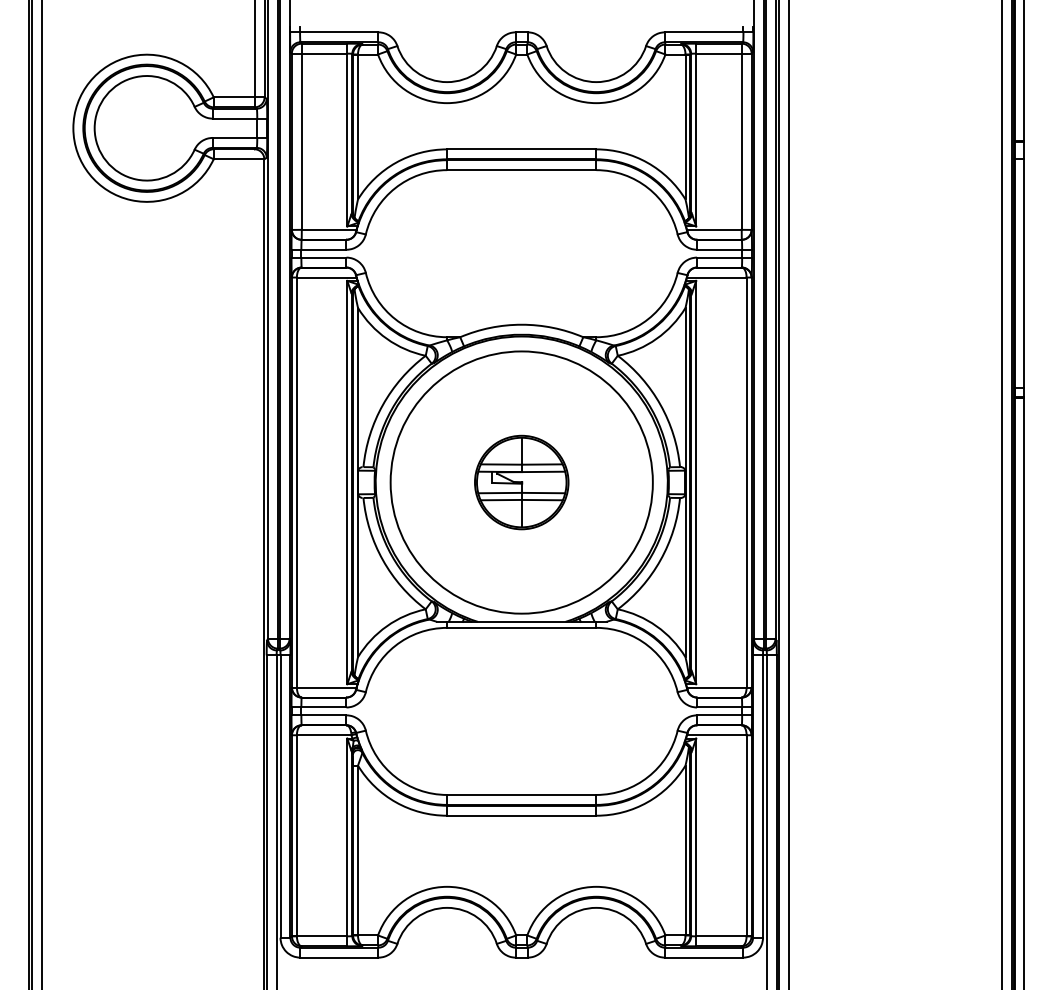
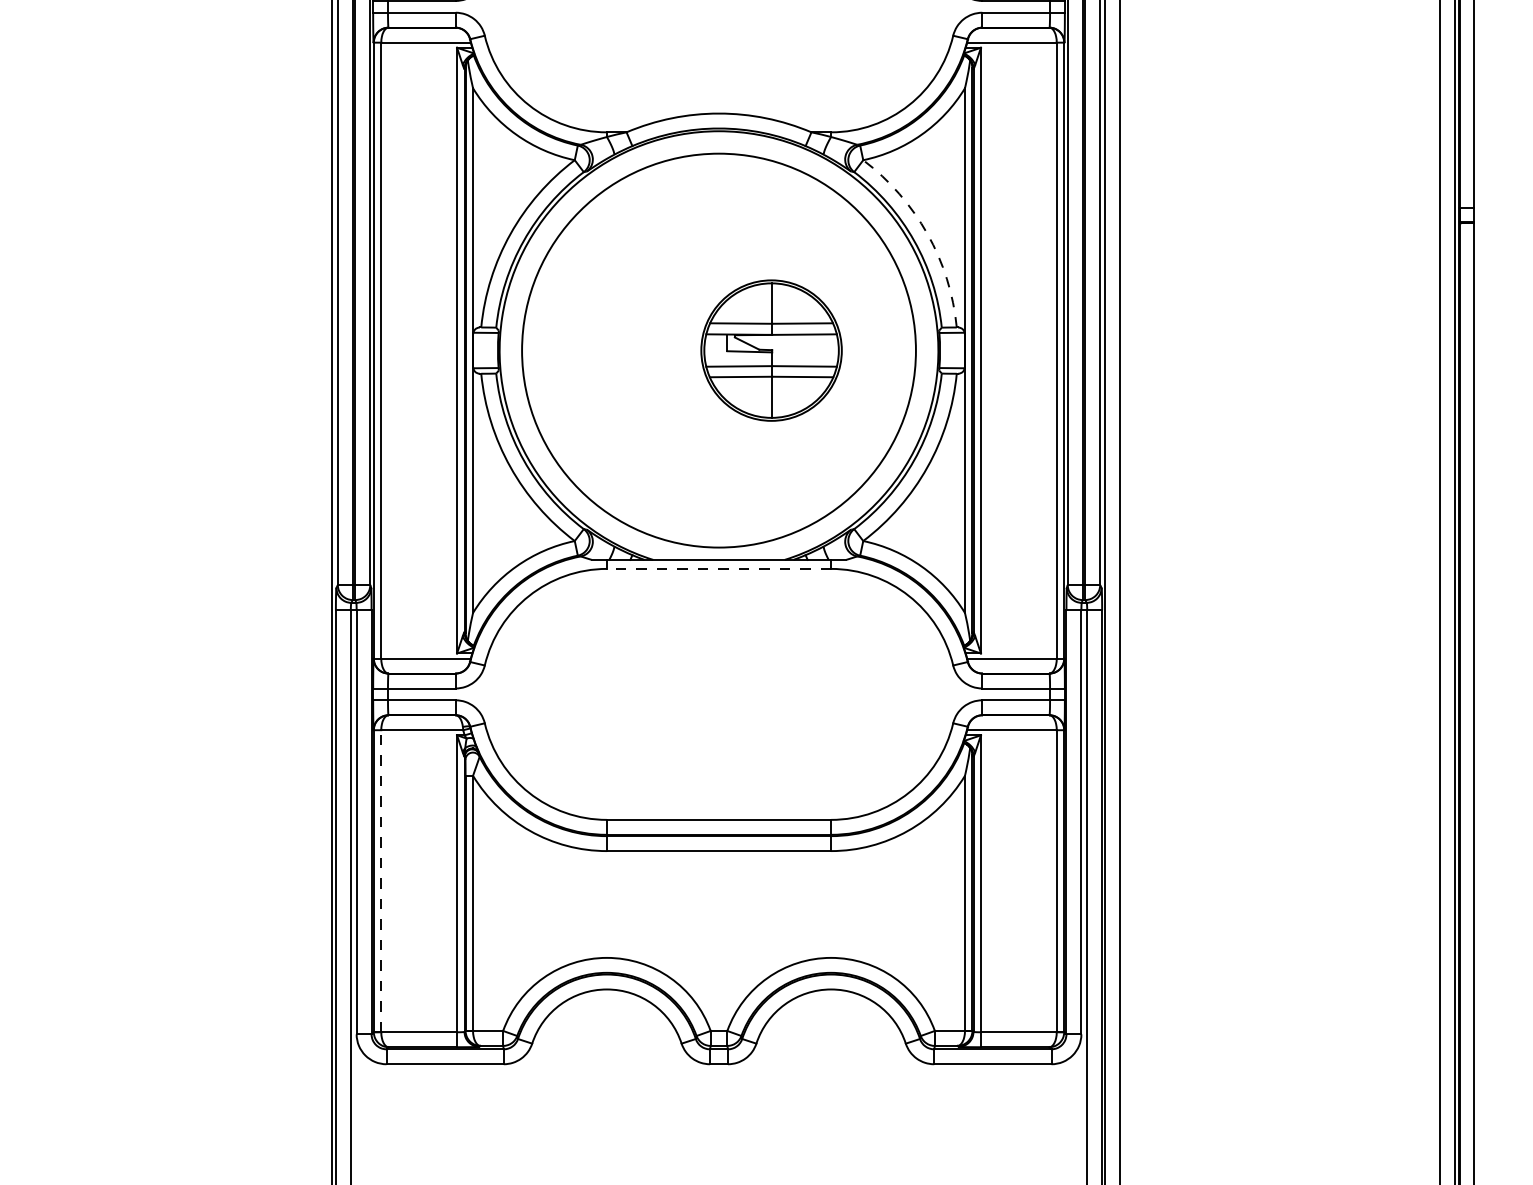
arc: (660, 404) -> (927, 233), solid -> dashed
part: (521, 482) -> (771, 350), moved
line: (521, 627) -> (718, 568), solid -> dashed
line: (296, 835) -> (380, 880), solid -> dashed

